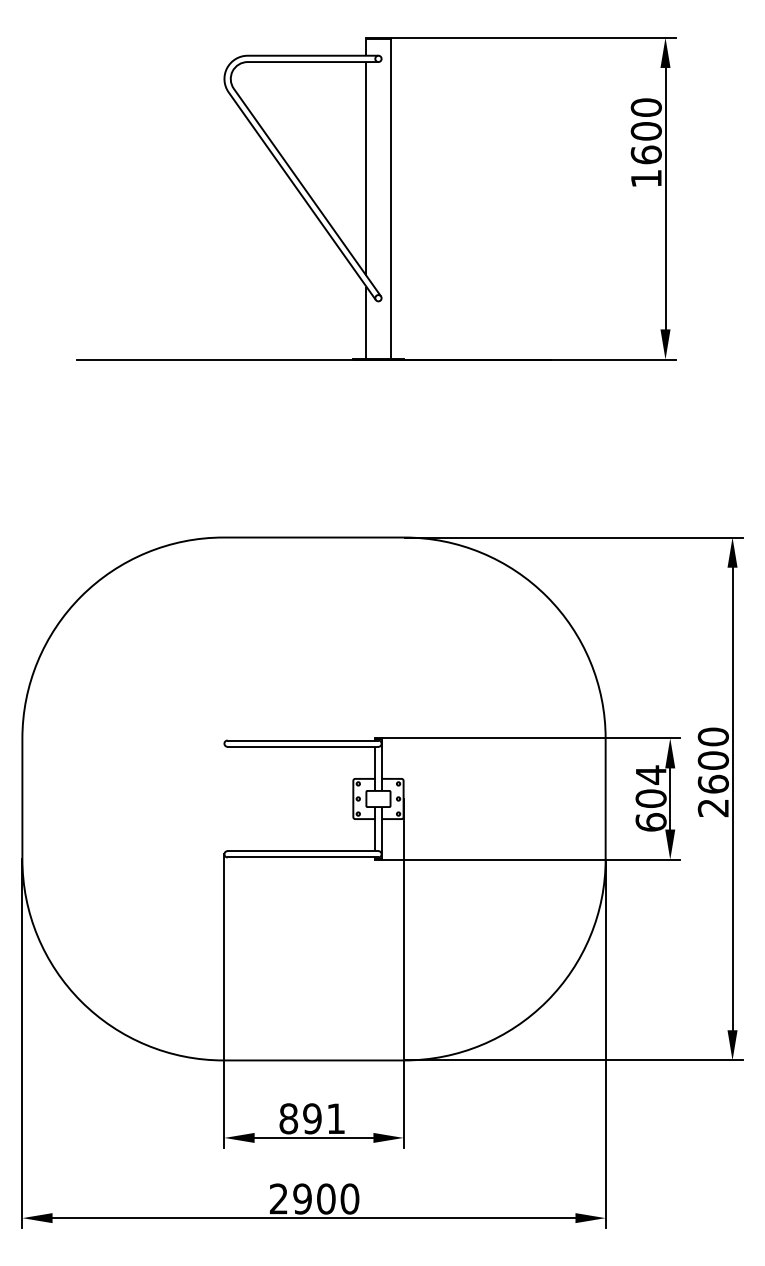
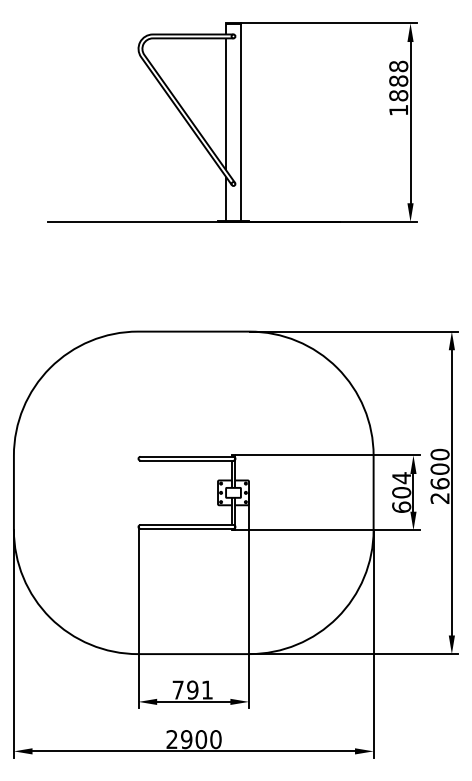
text: (645, 130) -> (398, 80), 1600 -> 1888
text: (287, 1117) -> (177, 689), 891 -> 791

